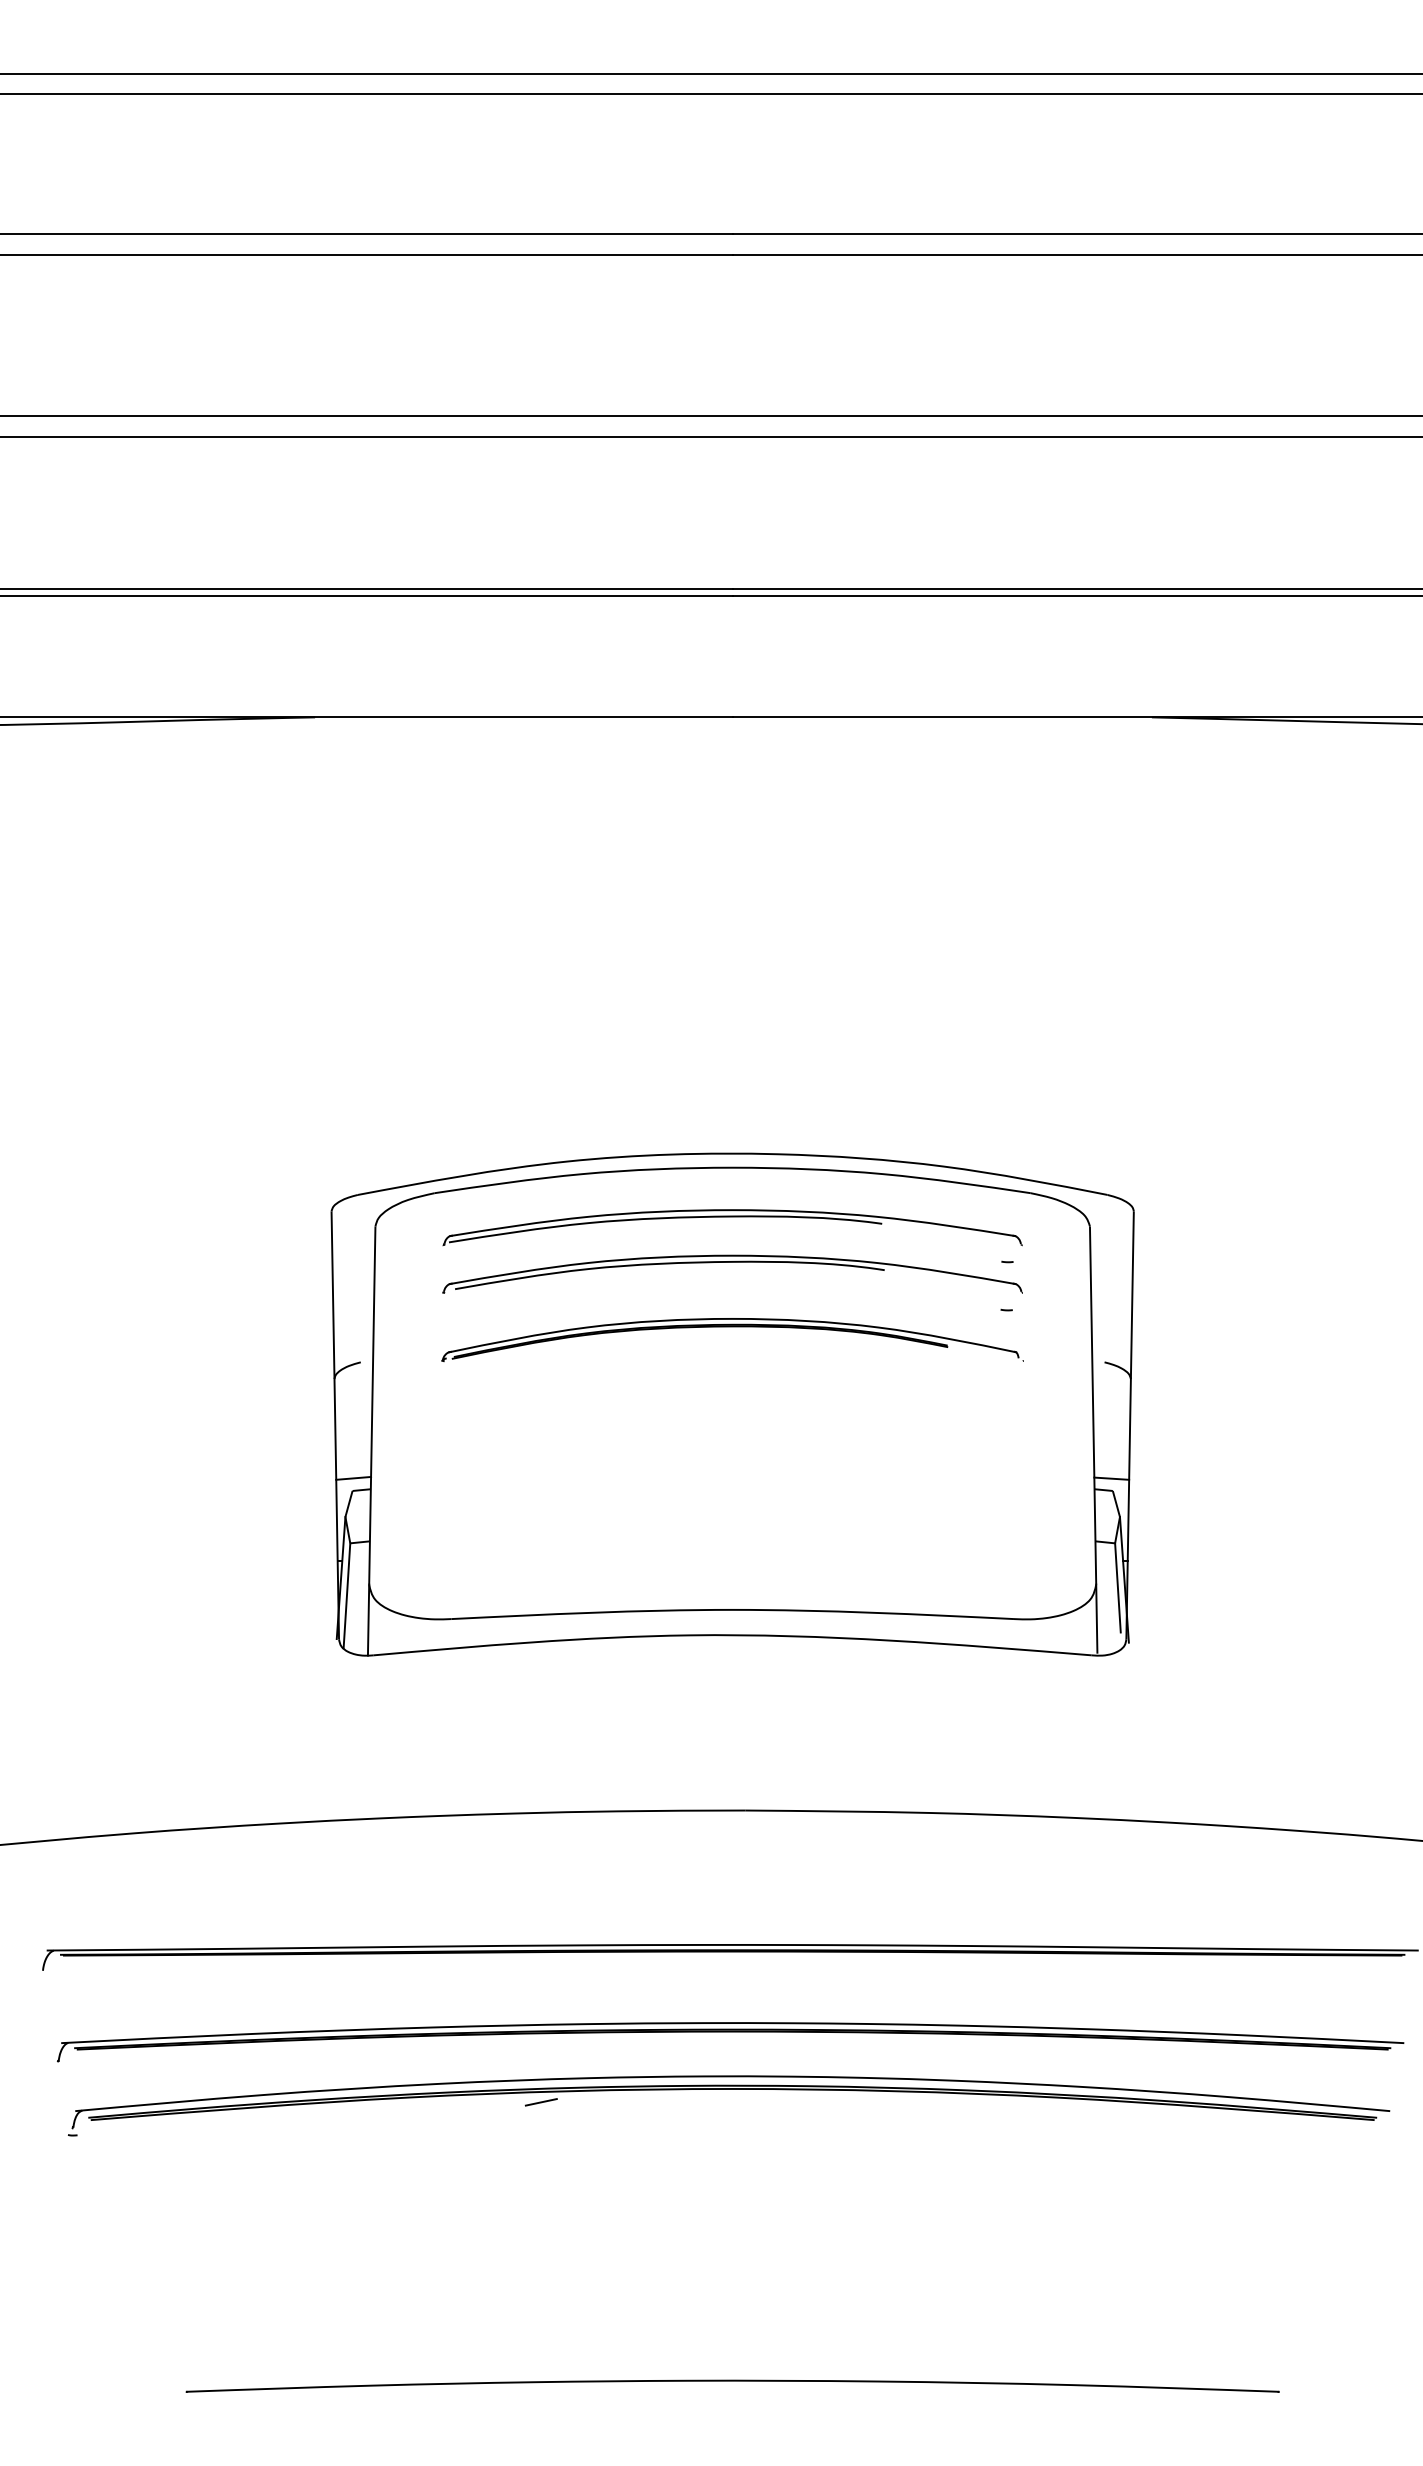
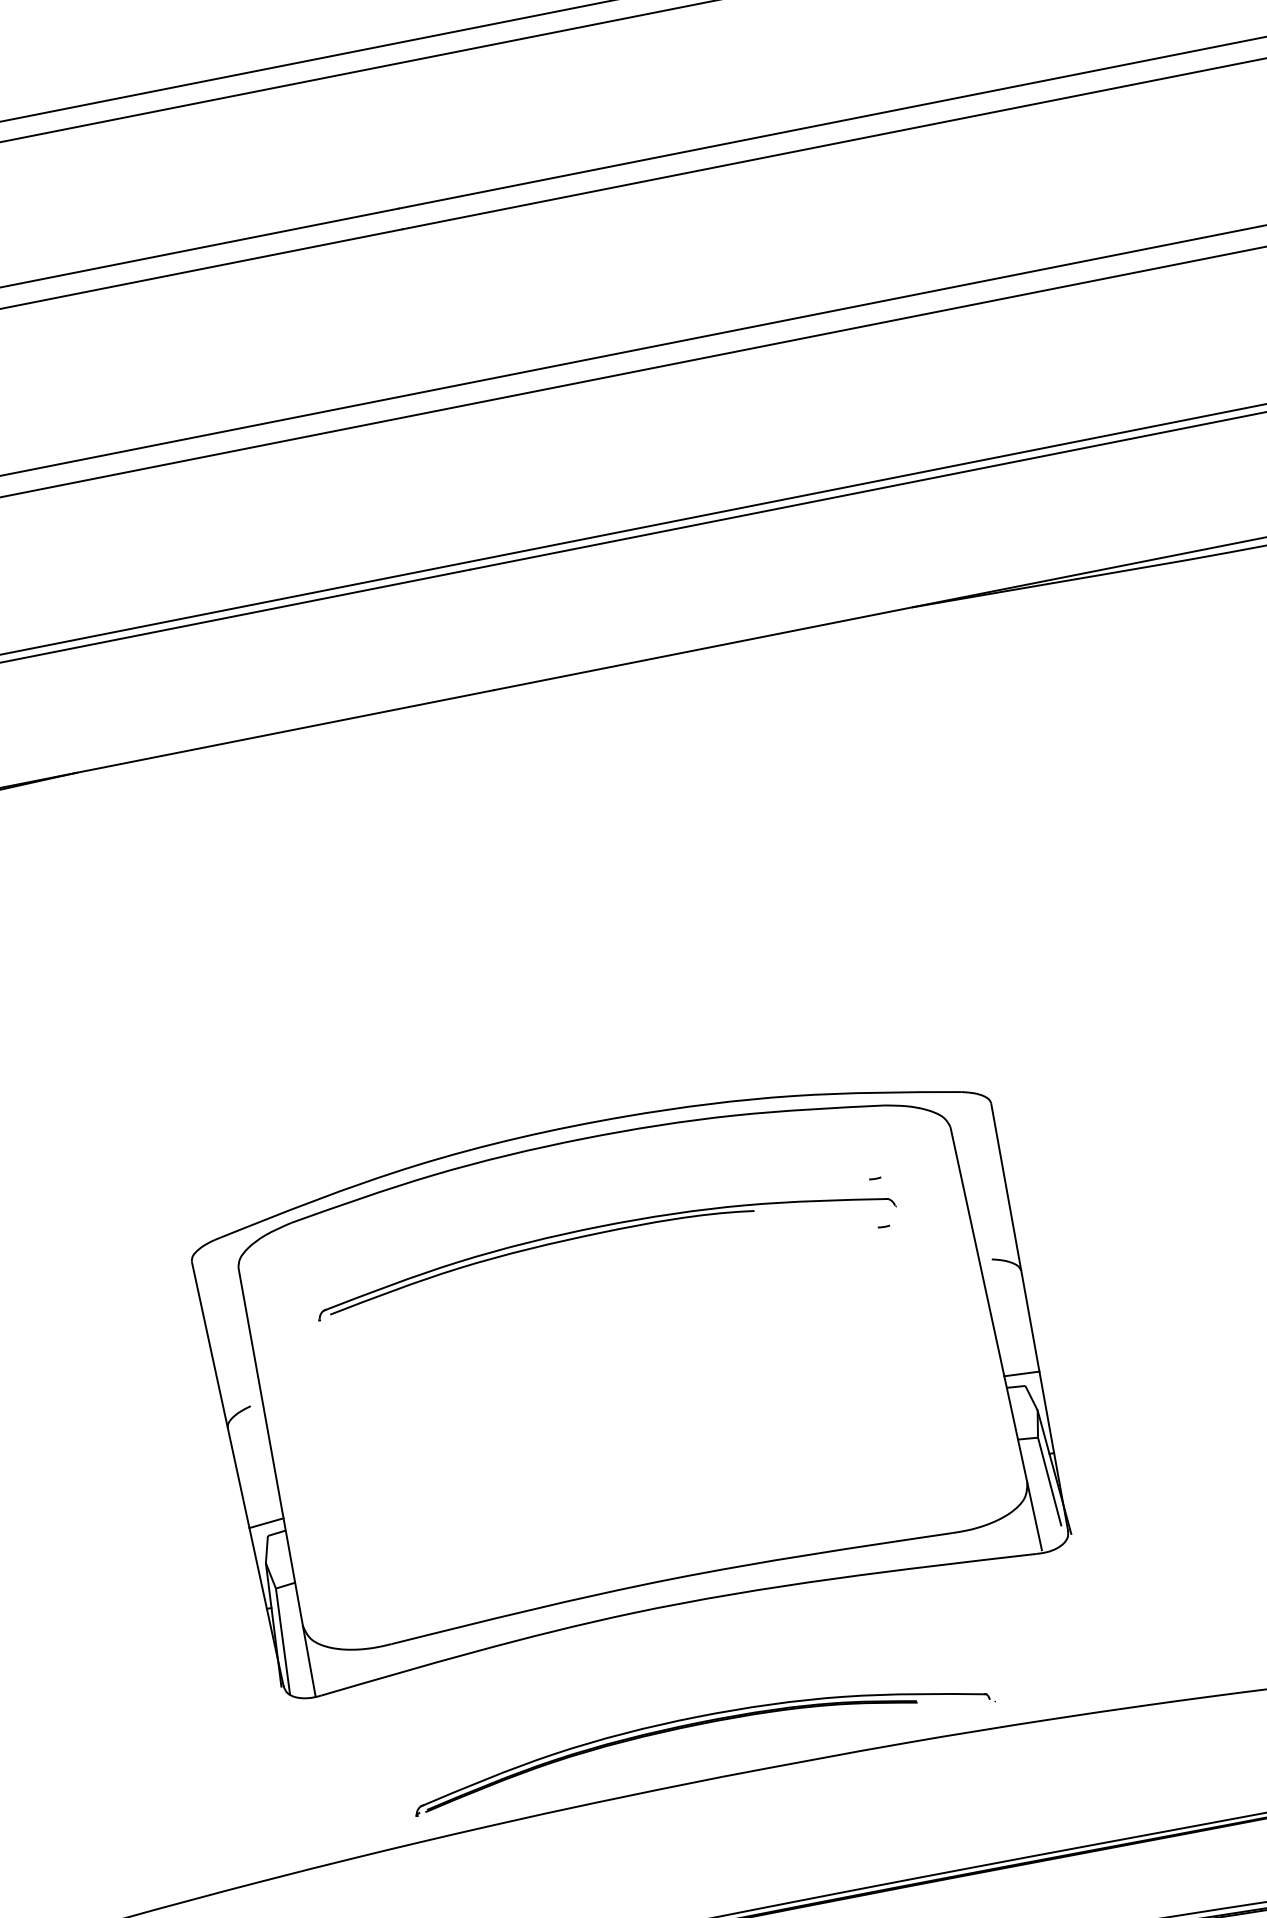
part: (732, 1217) -> (592, 1188), removed
part: (732, 1327) -> (698, 1725), moved

